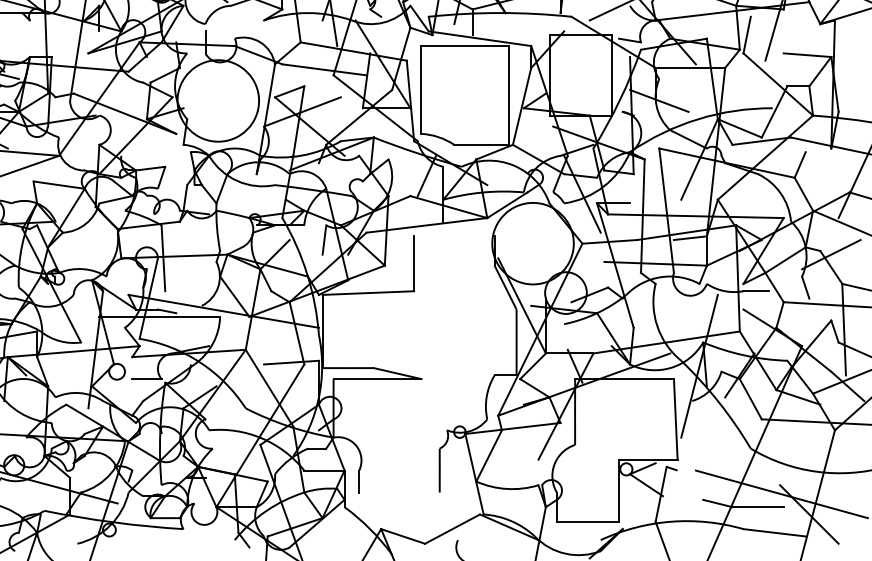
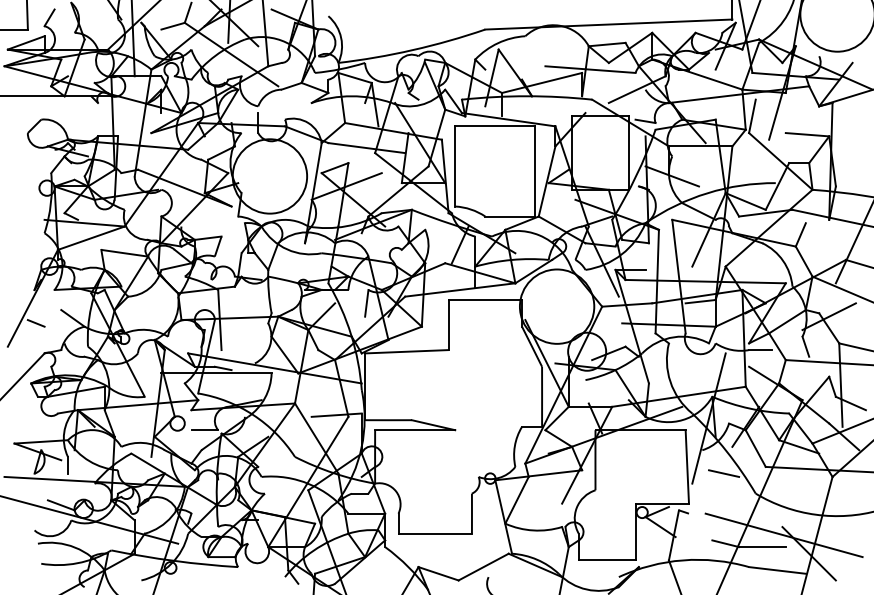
line: (454, 236) -> (485, 300), added
line: (716, 426) -> (724, 473), added
line: (398, 492) -> (434, 533), added

